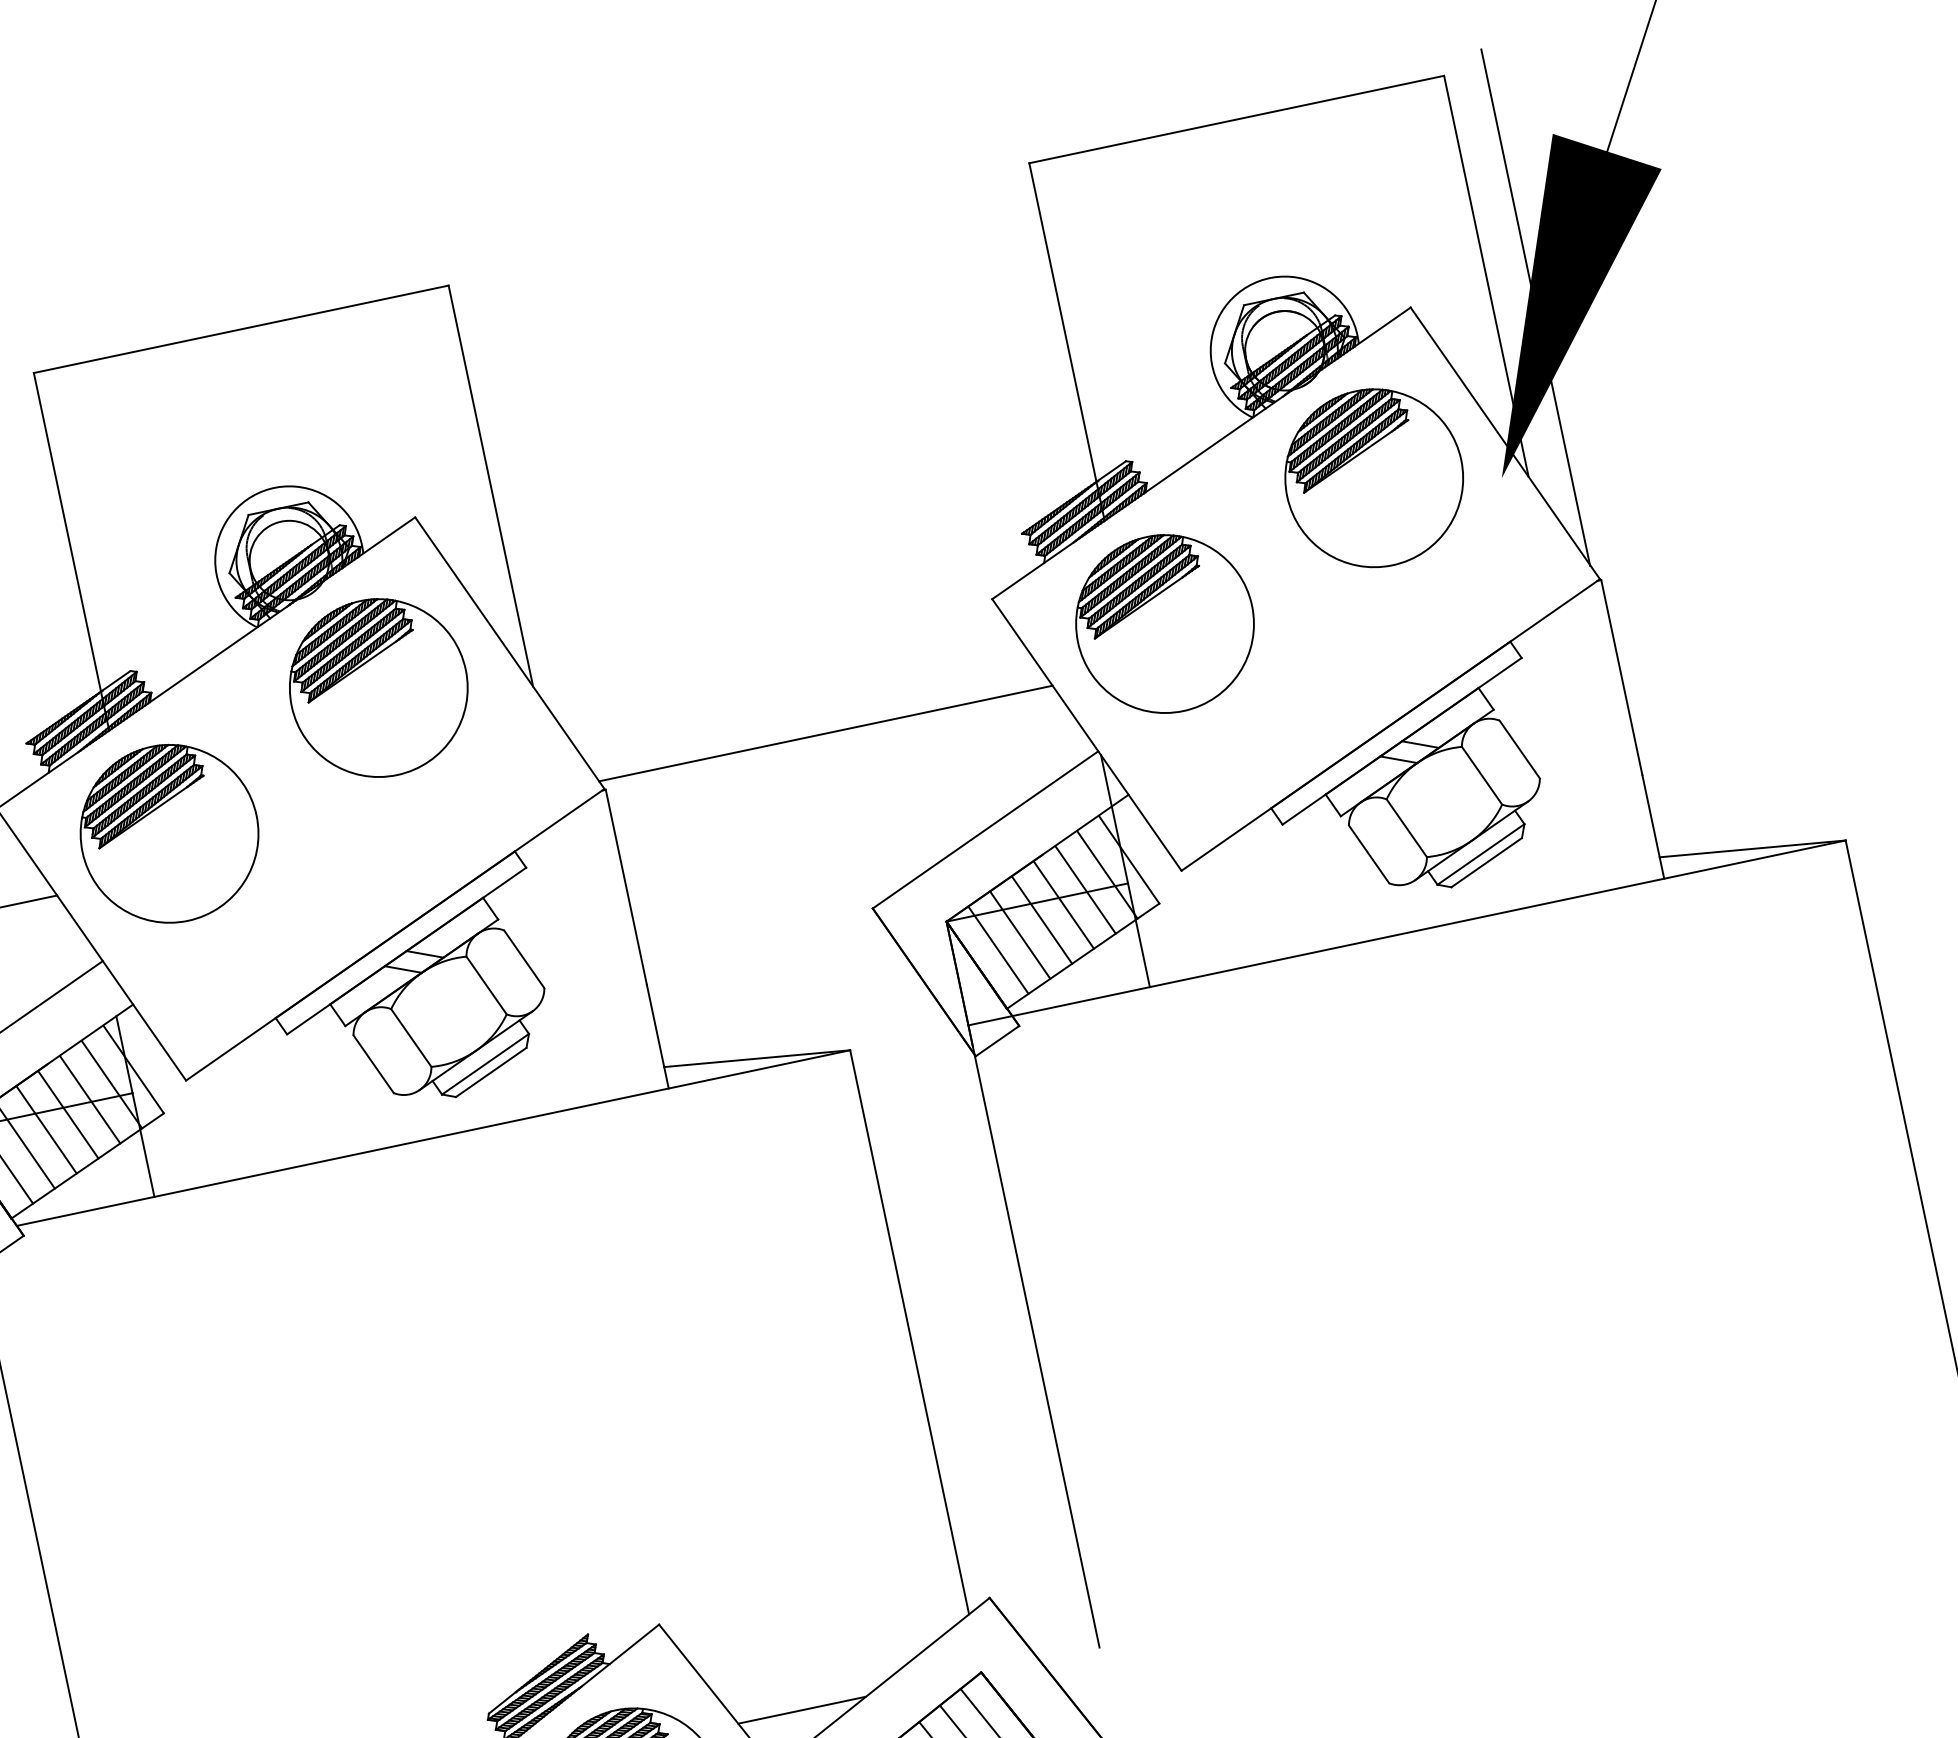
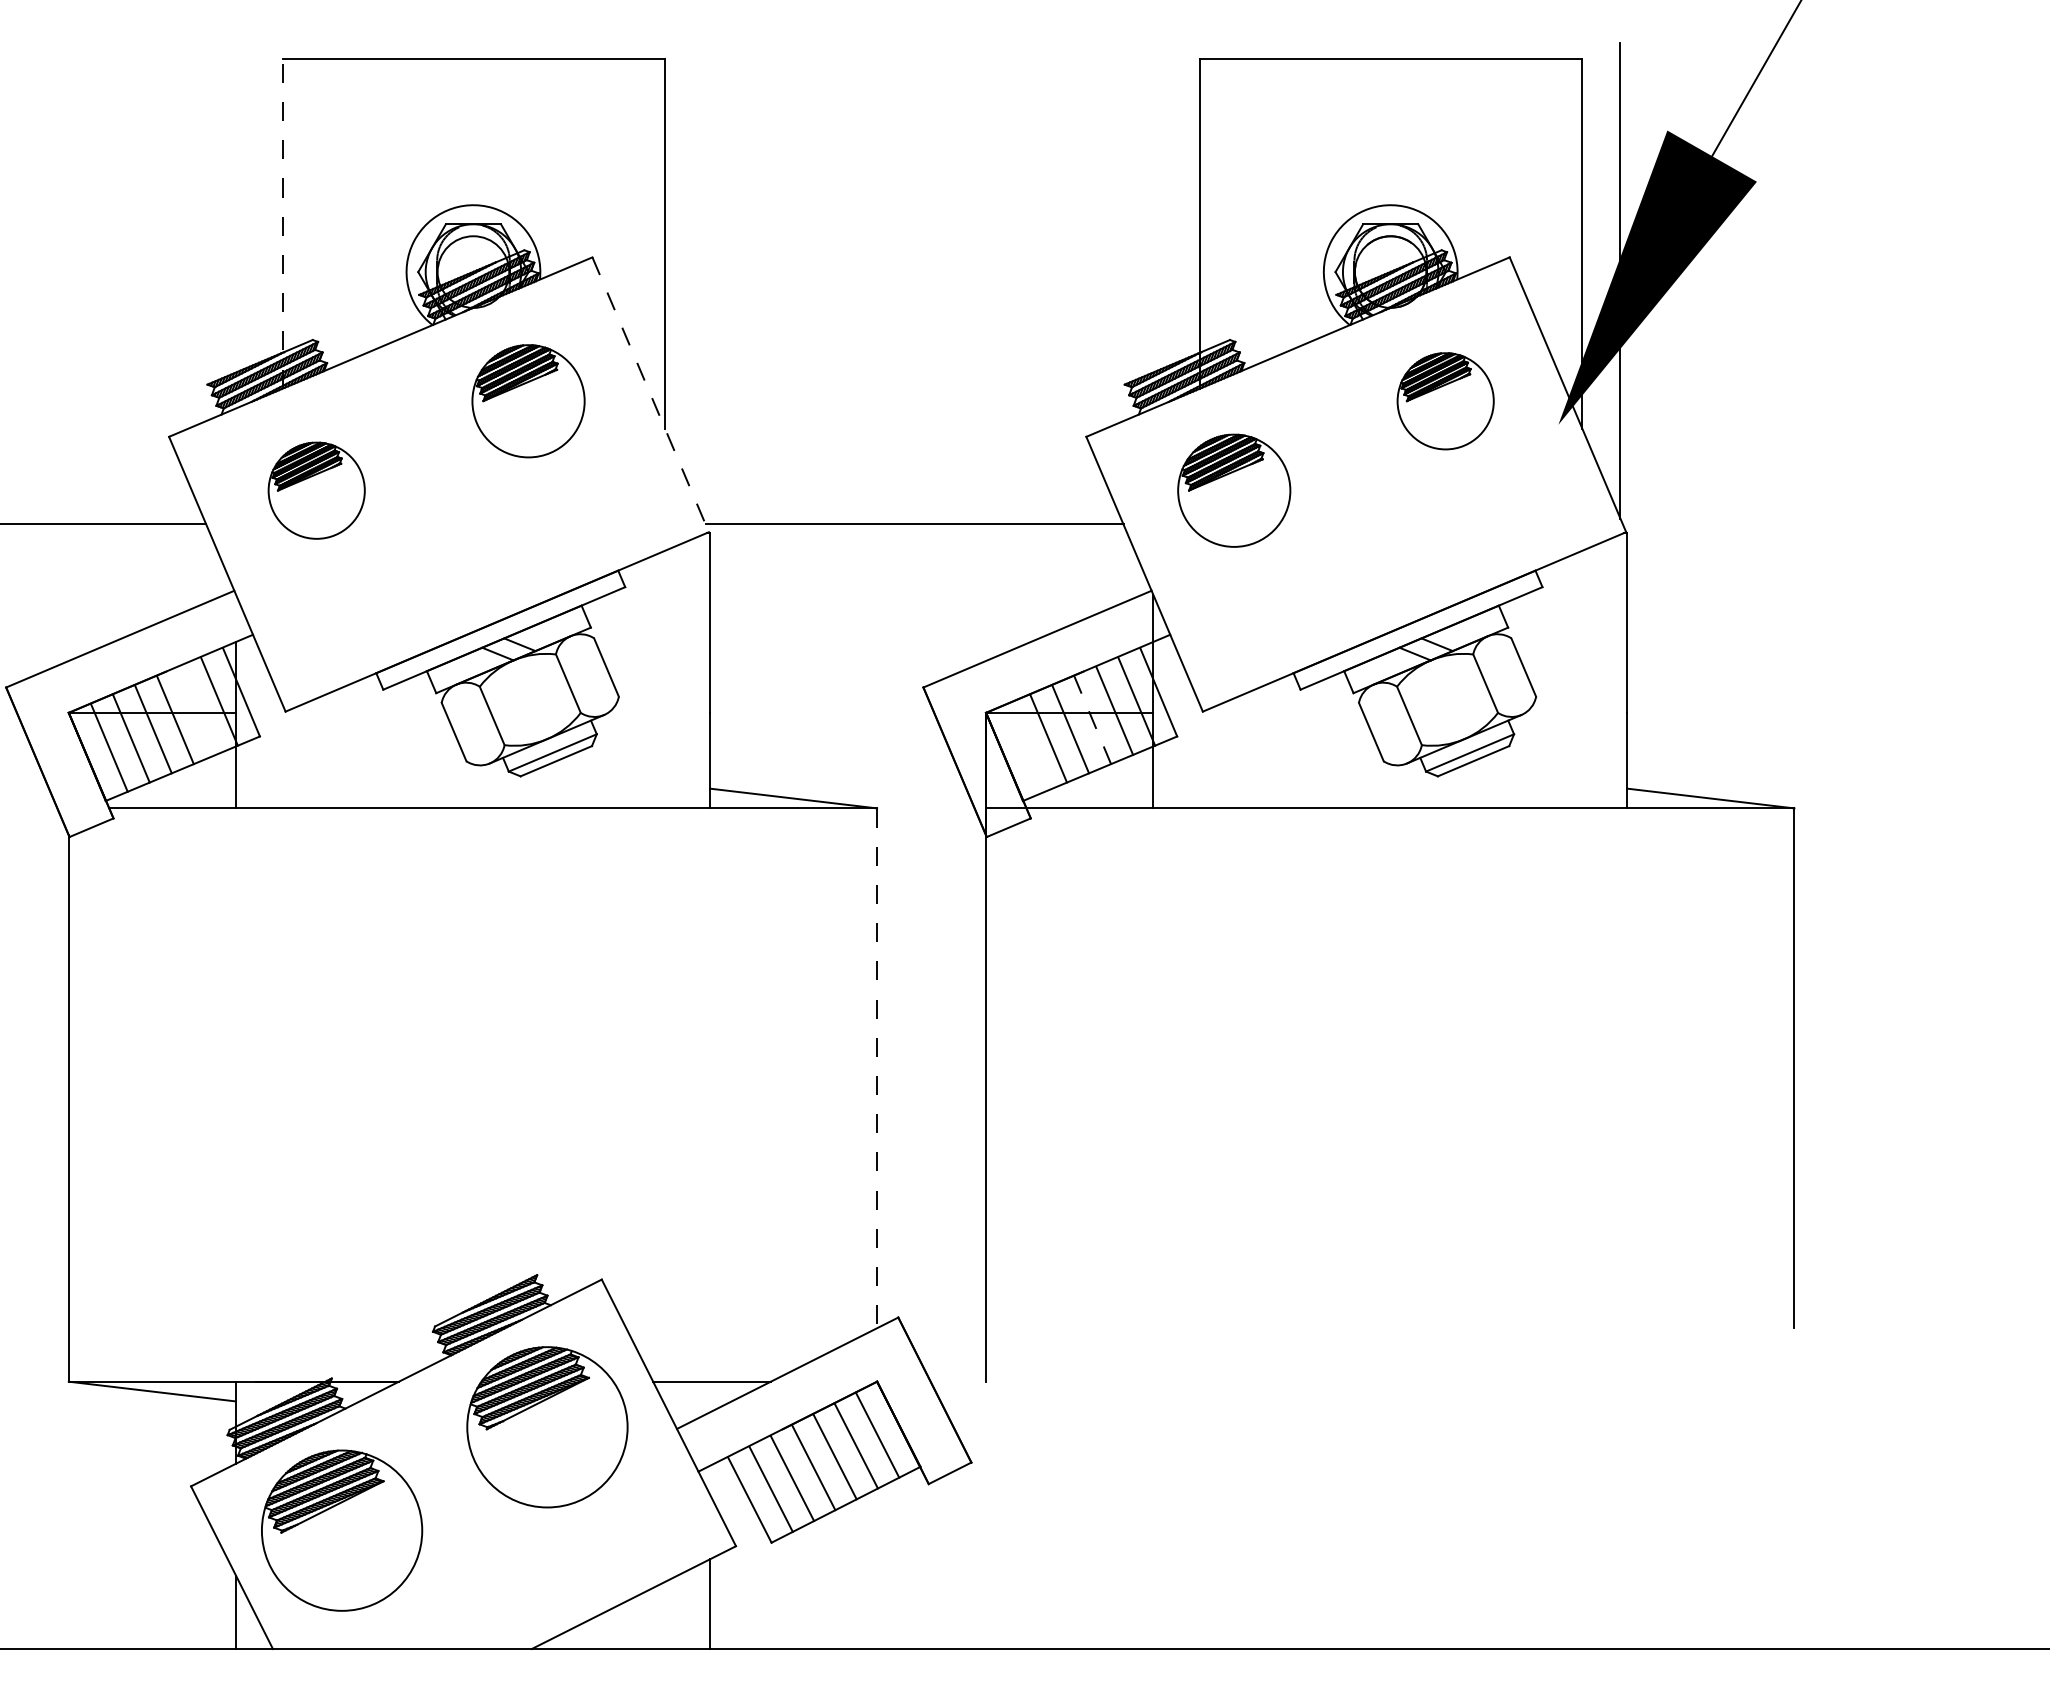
part: (1373, 478) -> (1445, 401), size x0.6
line: (71, 551) -> (282, 223), solid -> dashed
part: (1165, 623) -> (1234, 490), size x0.7
line: (509, 653) -> (650, 395), solid -> dashed
part: (378, 688) -> (528, 401), size x0.7
part: (169, 833) -> (316, 490), size x0.6
line: (1063, 905) -> (1092, 720), solid -> dashed
line: (998, 950) -> (1026, 747), removed
line: (90, 1099) -> (197, 710), removed
line: (910, 1332) -> (877, 1068), solid -> dashed

